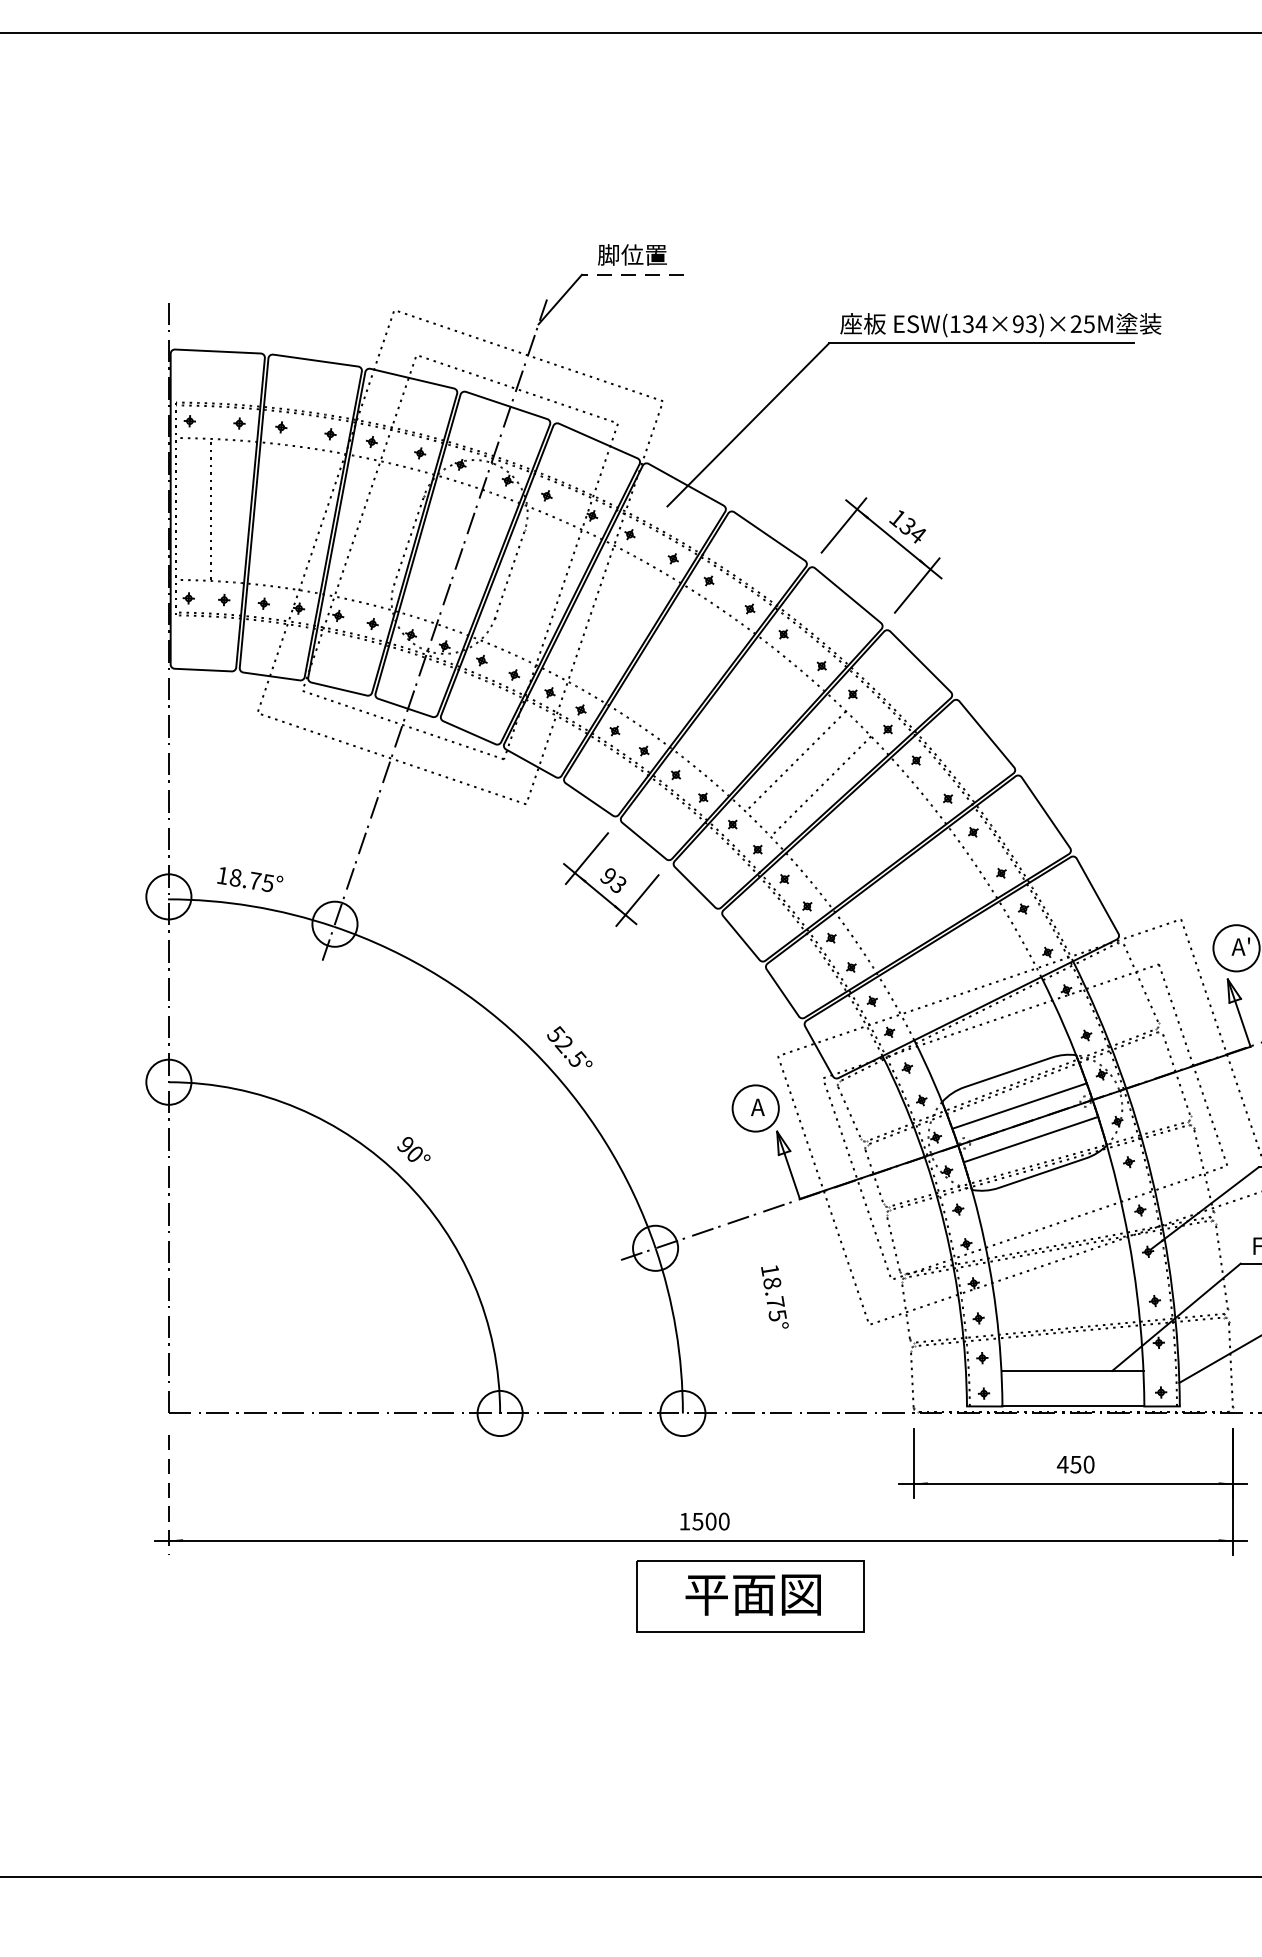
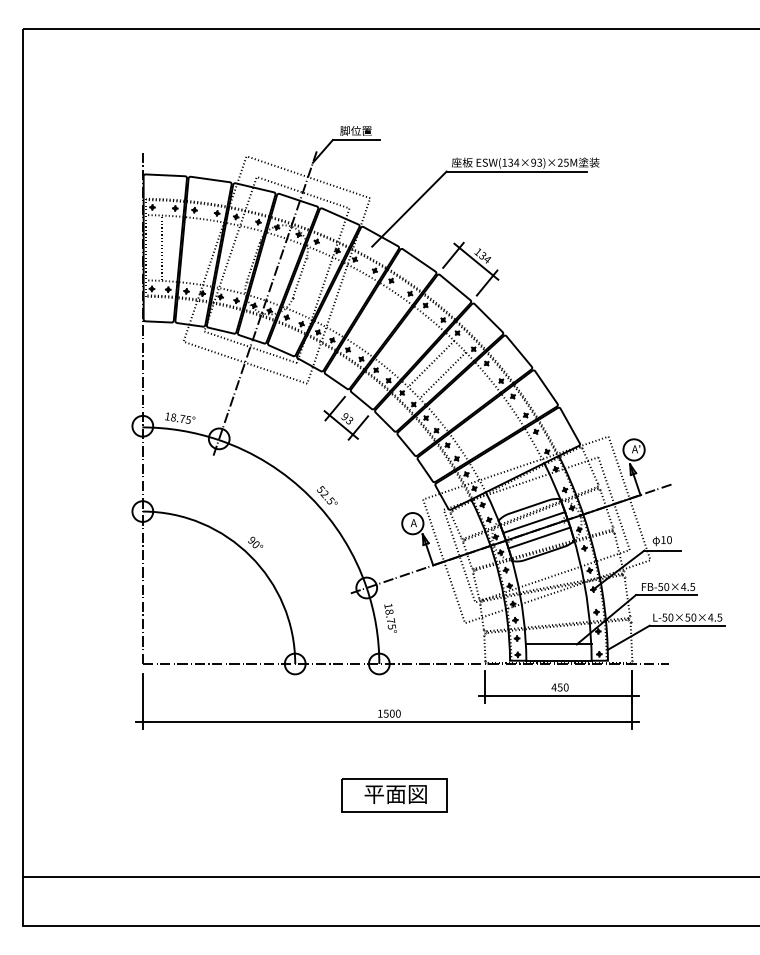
line: (631, 275) -> (355, 140), dashed -> solid
text: (774, 1297) -> (390, 618), moved
line: (168, 1495) -> (142, 701), dashed -> solid
part: (750, 1597) -> (394, 795), moved

